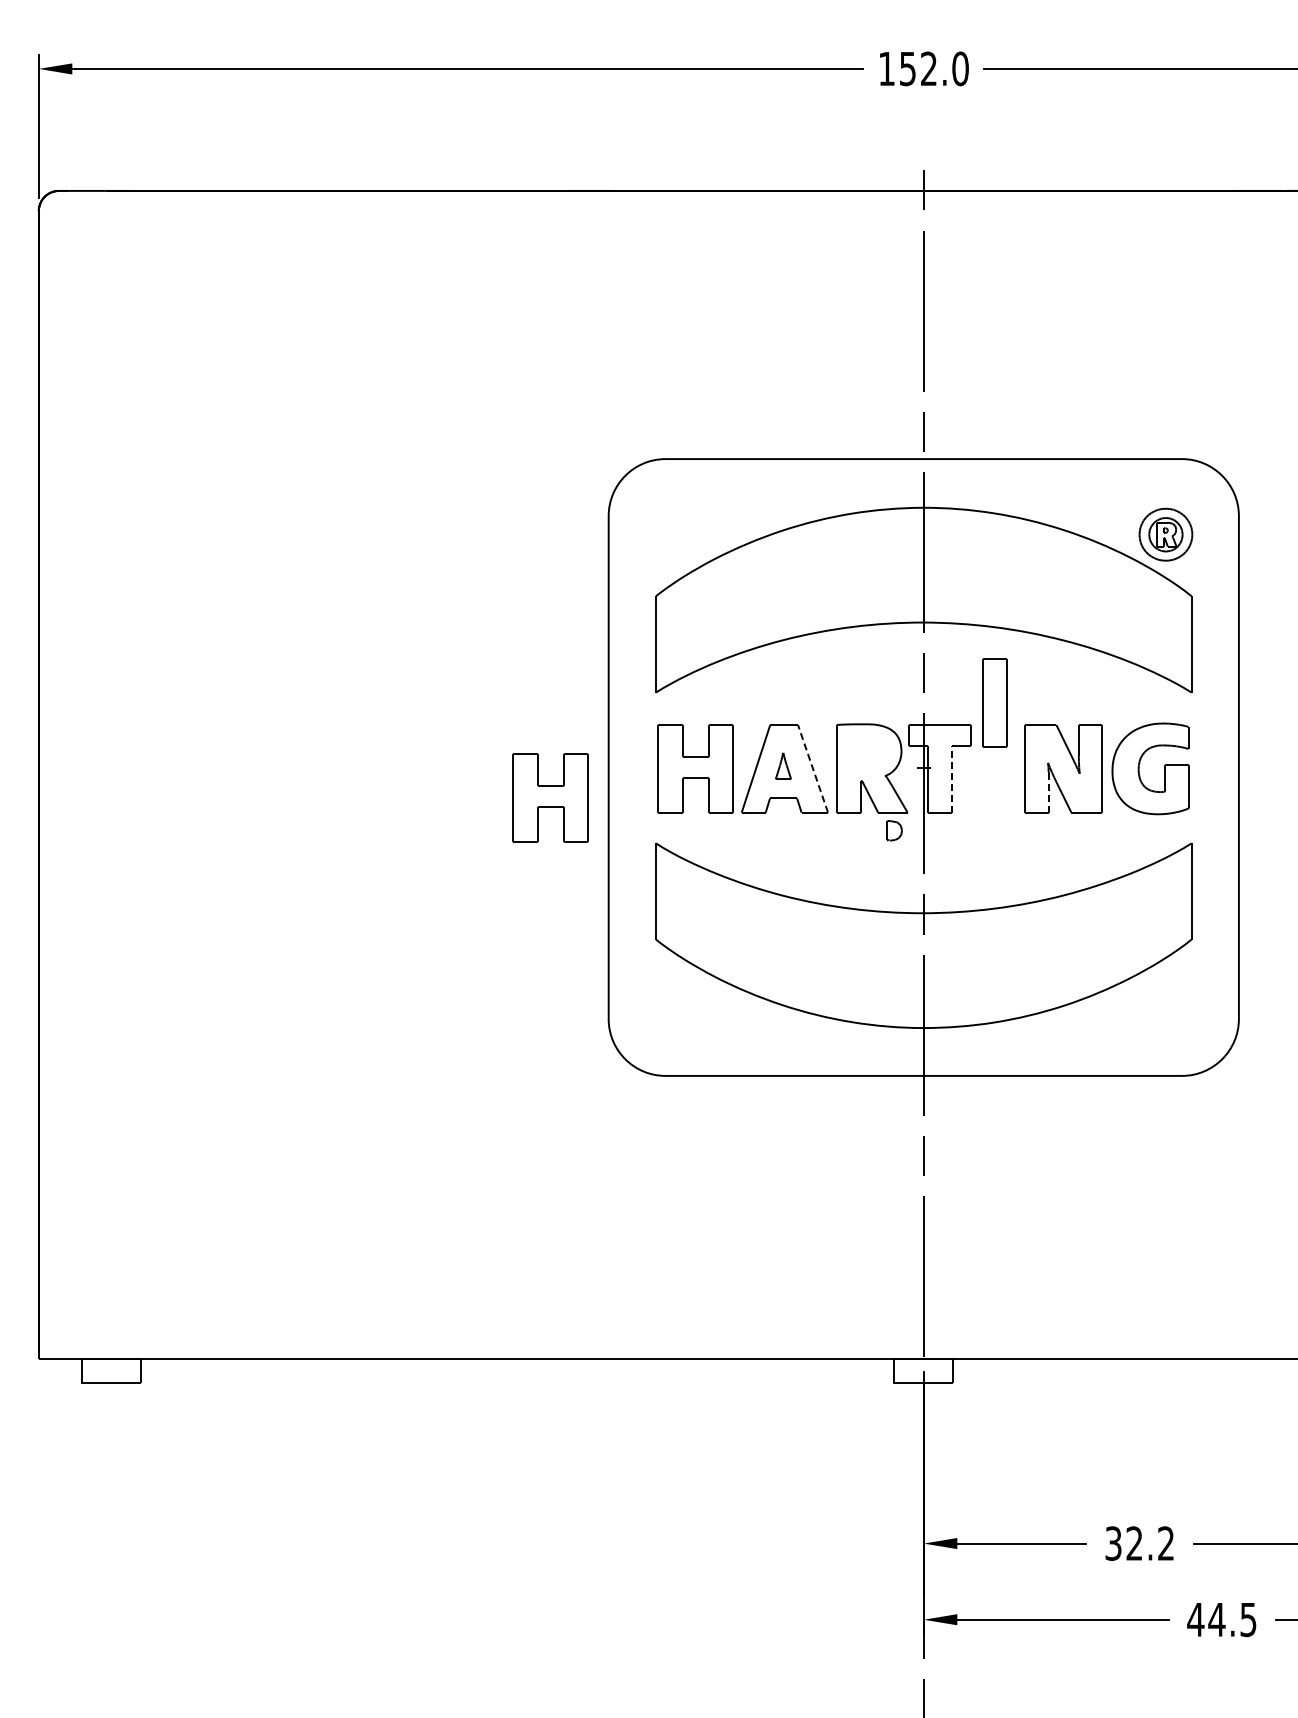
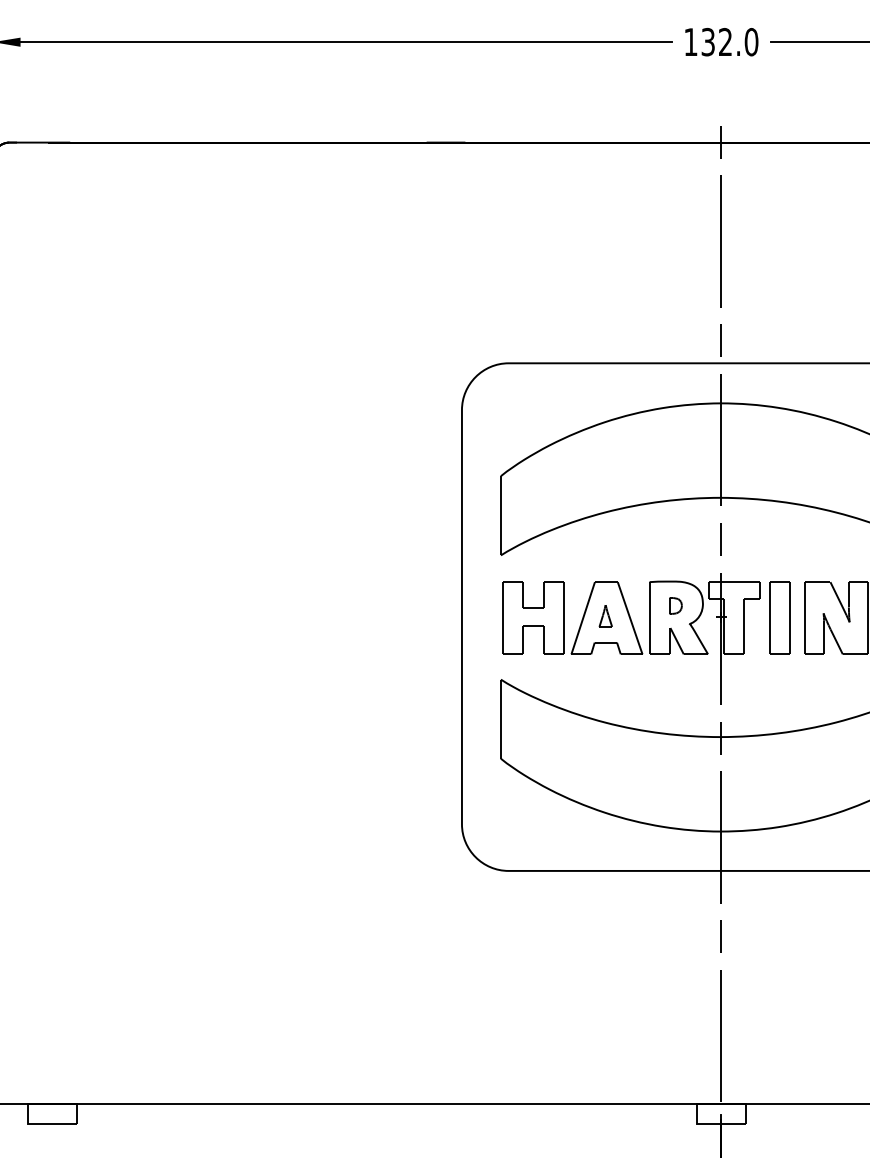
text: (907, 68) -> (707, 41), 152.0 -> 132.0
part: (994, 702) -> (779, 617), moved
line: (812, 768) -> (629, 617), dashed -> solid
line: (951, 778) -> (744, 626), dashed -> solid
line: (1048, 794) -> (823, 639), dashed -> solid
part: (550, 797) -> (414, 641), removed
part: (894, 830) -> (675, 605), moved

